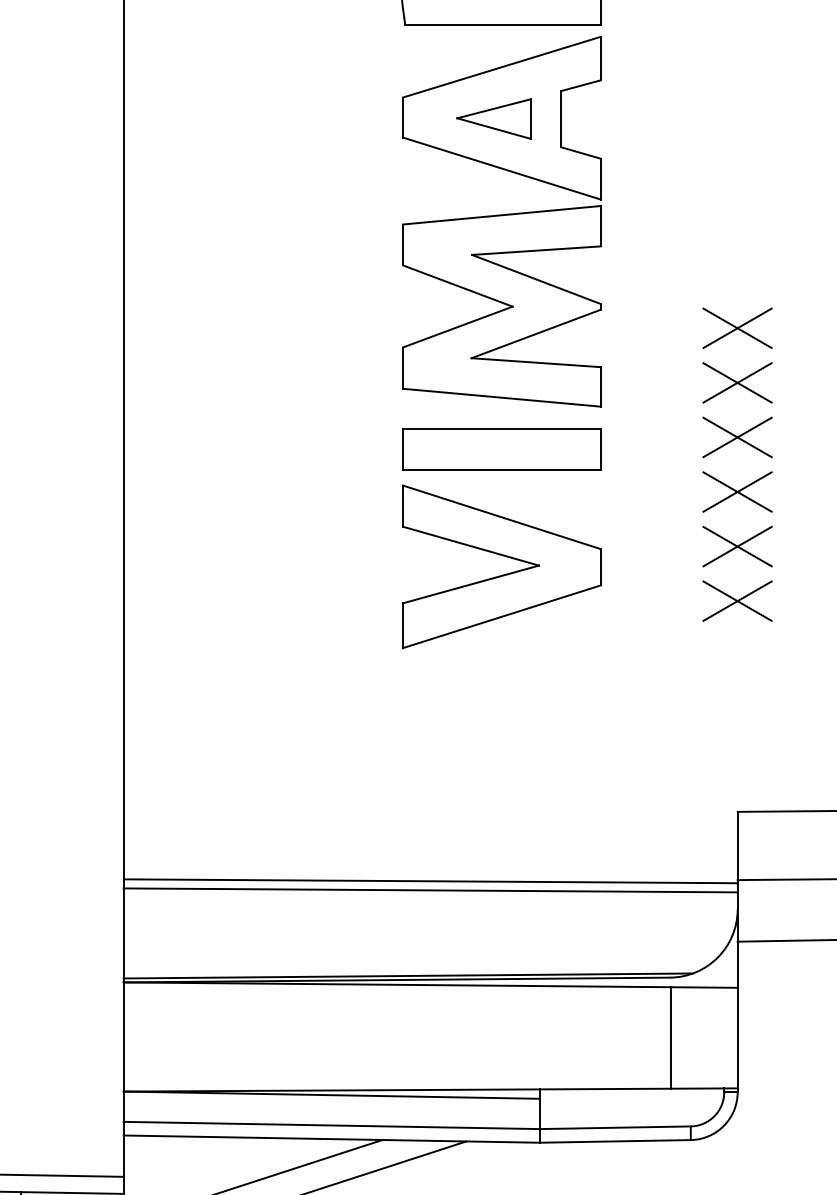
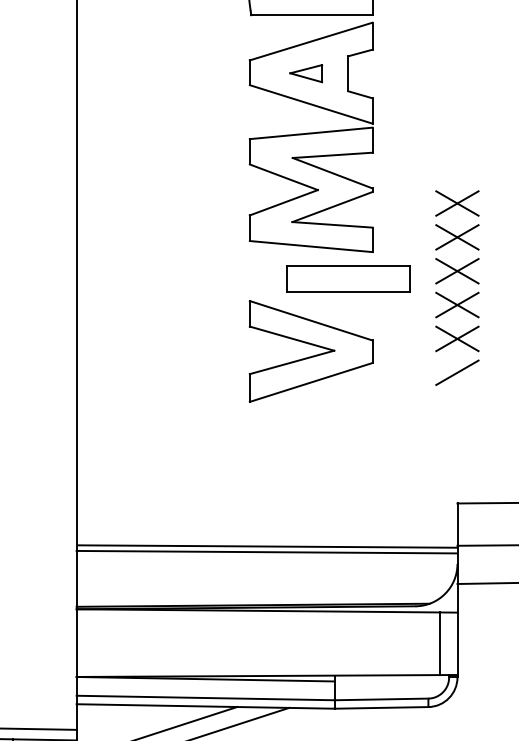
part: (492, 118) -> (305, 73), size x0.7
part: (502, 449) -> (348, 278), moved
line: (737, 600) -> (457, 372), removed
line: (669, 1037) -> (439, 643), moved

